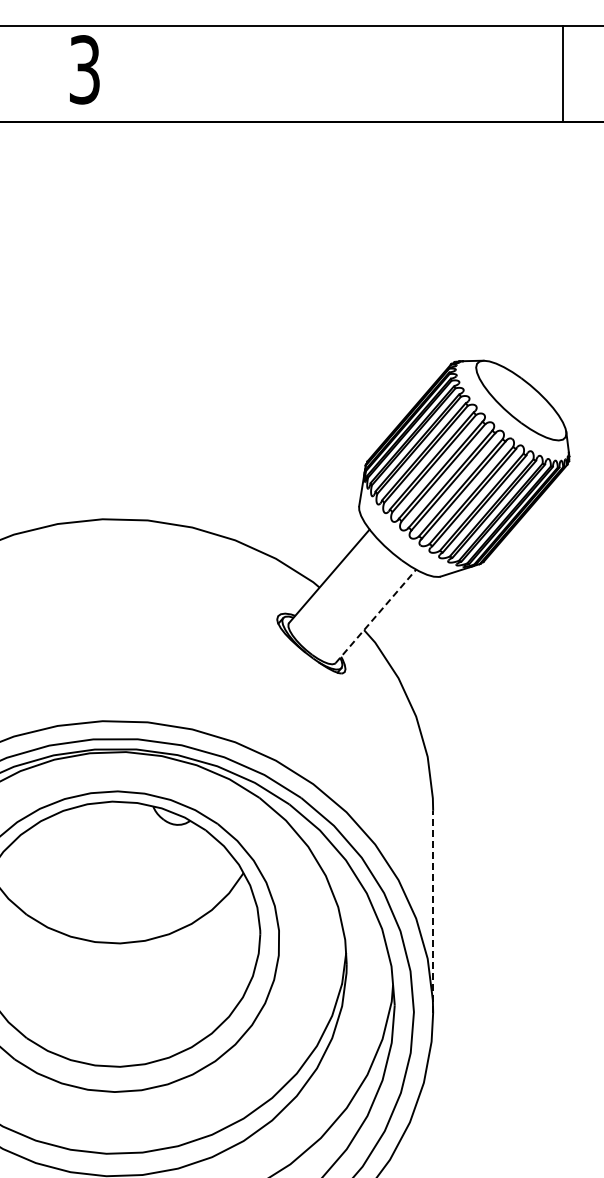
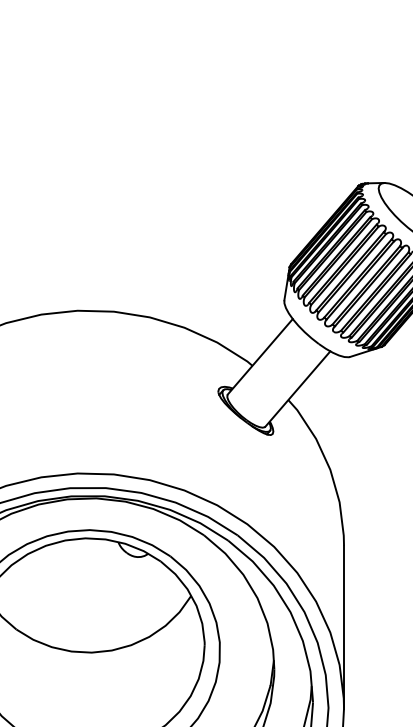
line: (375, 616) -> (297, 389), dashed -> solid
line: (433, 911) -> (344, 626), dashed -> solid

